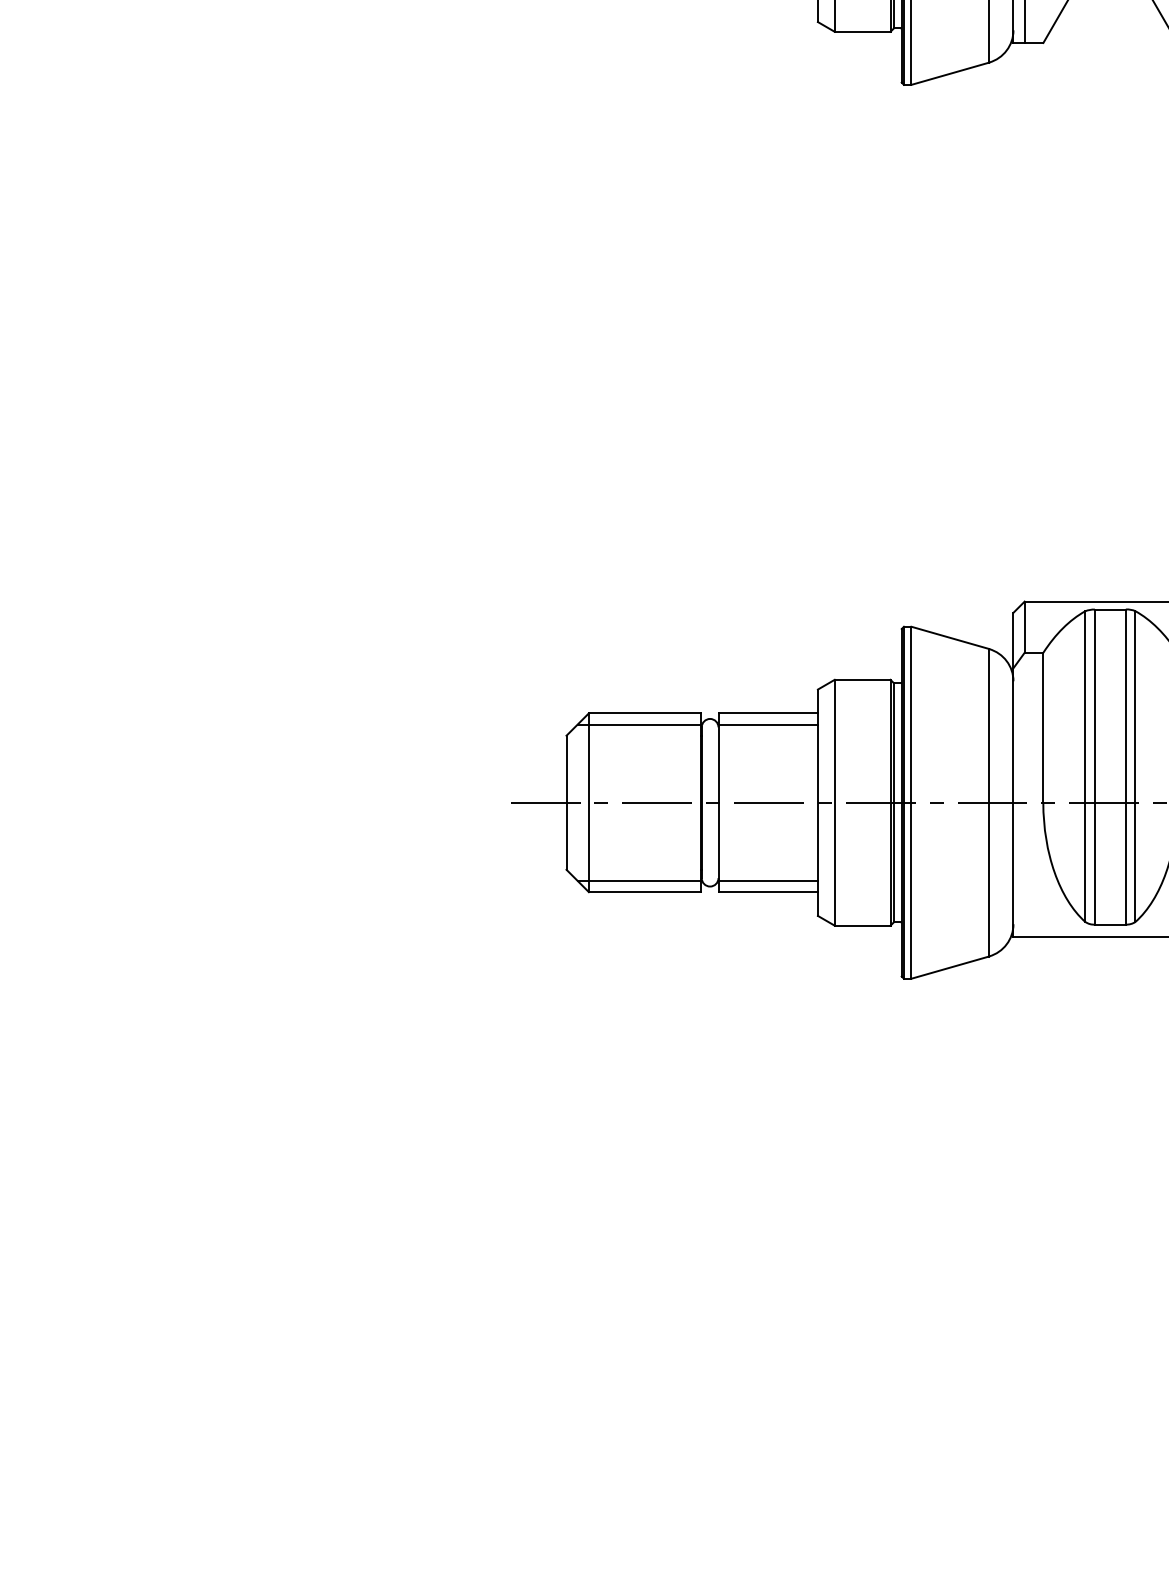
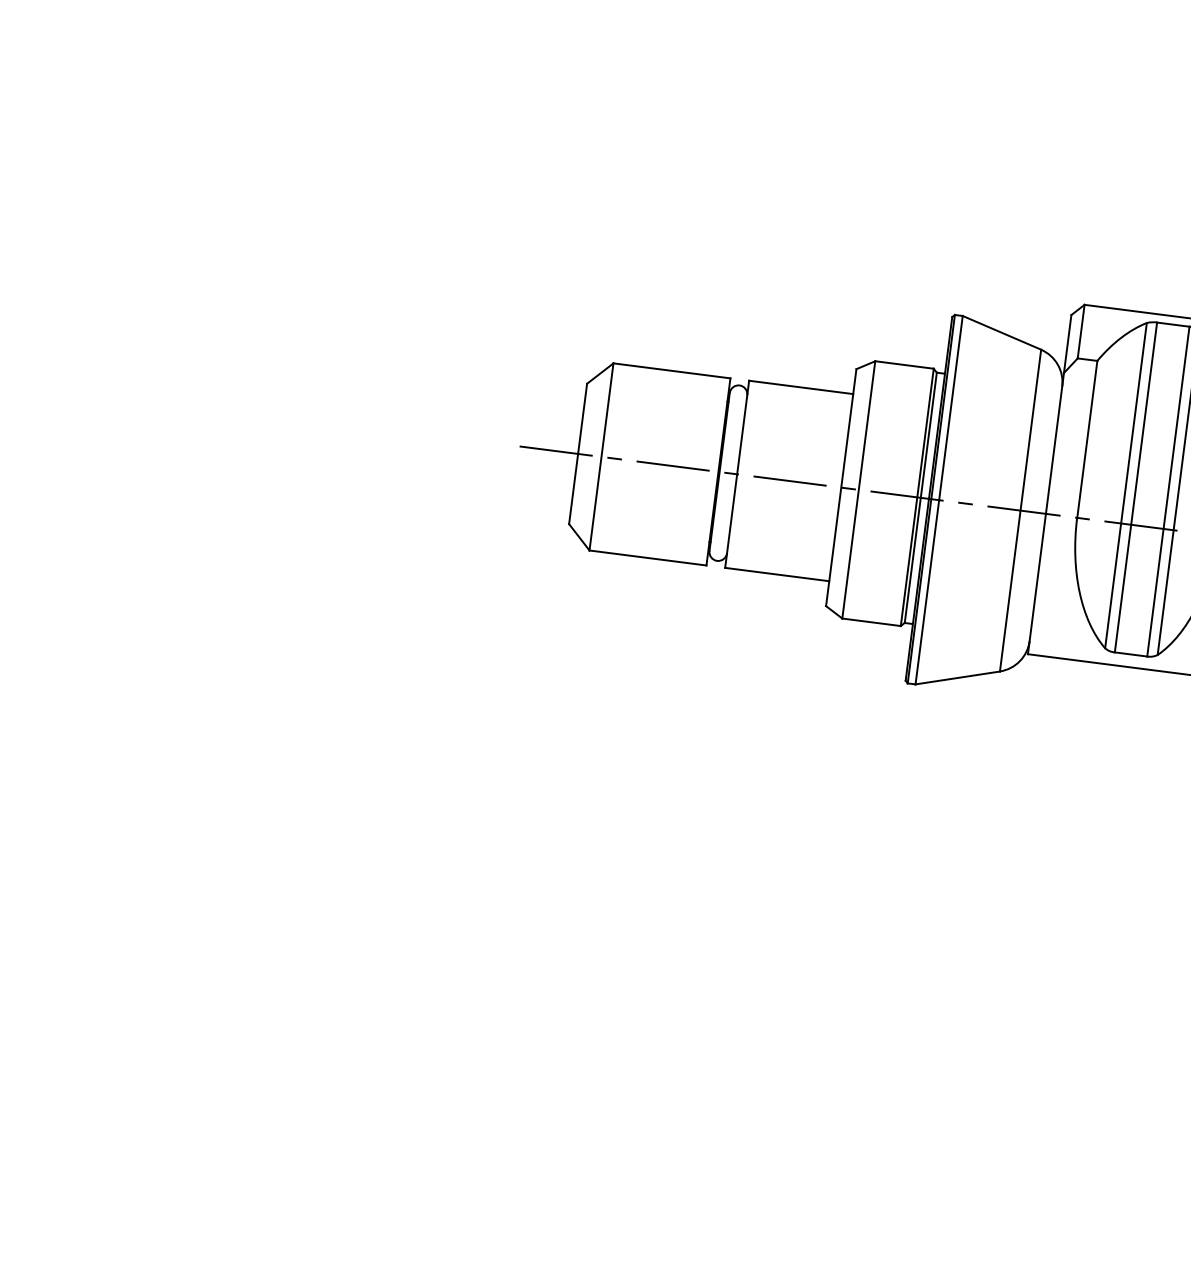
line: (638, 724) -> (663, 381), removed
line: (767, 724) -> (798, 398), removed
line: (638, 880) -> (643, 544), removed
line: (767, 880) -> (778, 562), removed

